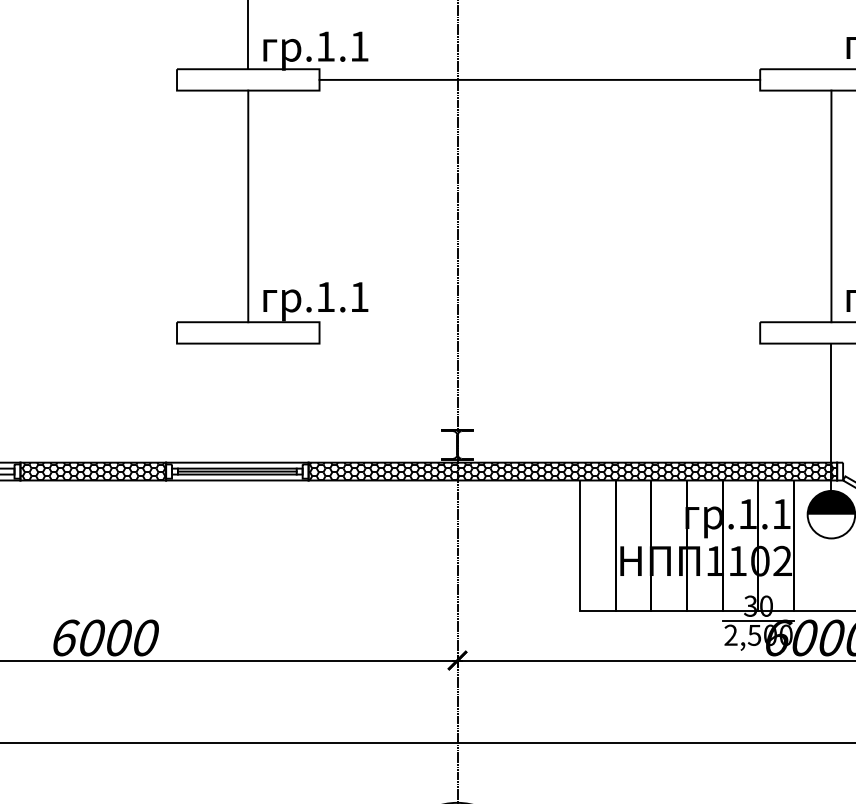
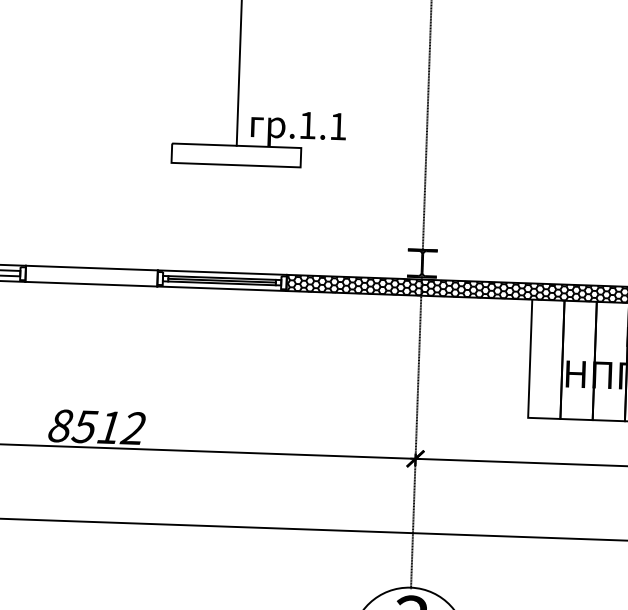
hatch: (93, 471) -> (91, 276), removed
text: (104, 637) -> (96, 426), 6000 -> 8512

